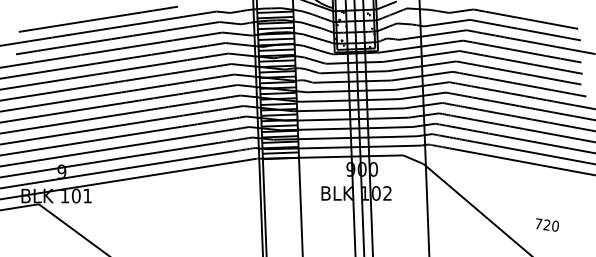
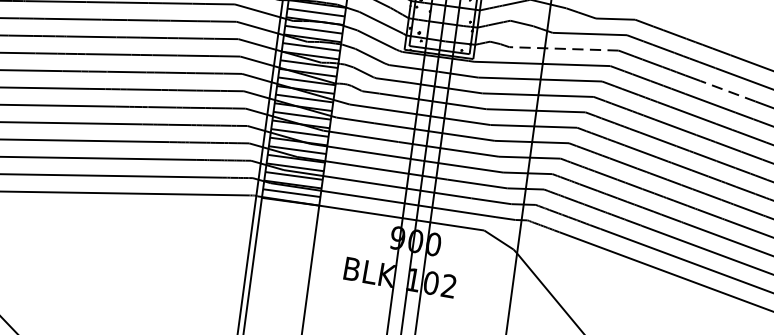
line: (432, 35) -> (563, 49), solid -> dashed
line: (537, 43) -> (726, 91), solid -> dashed

